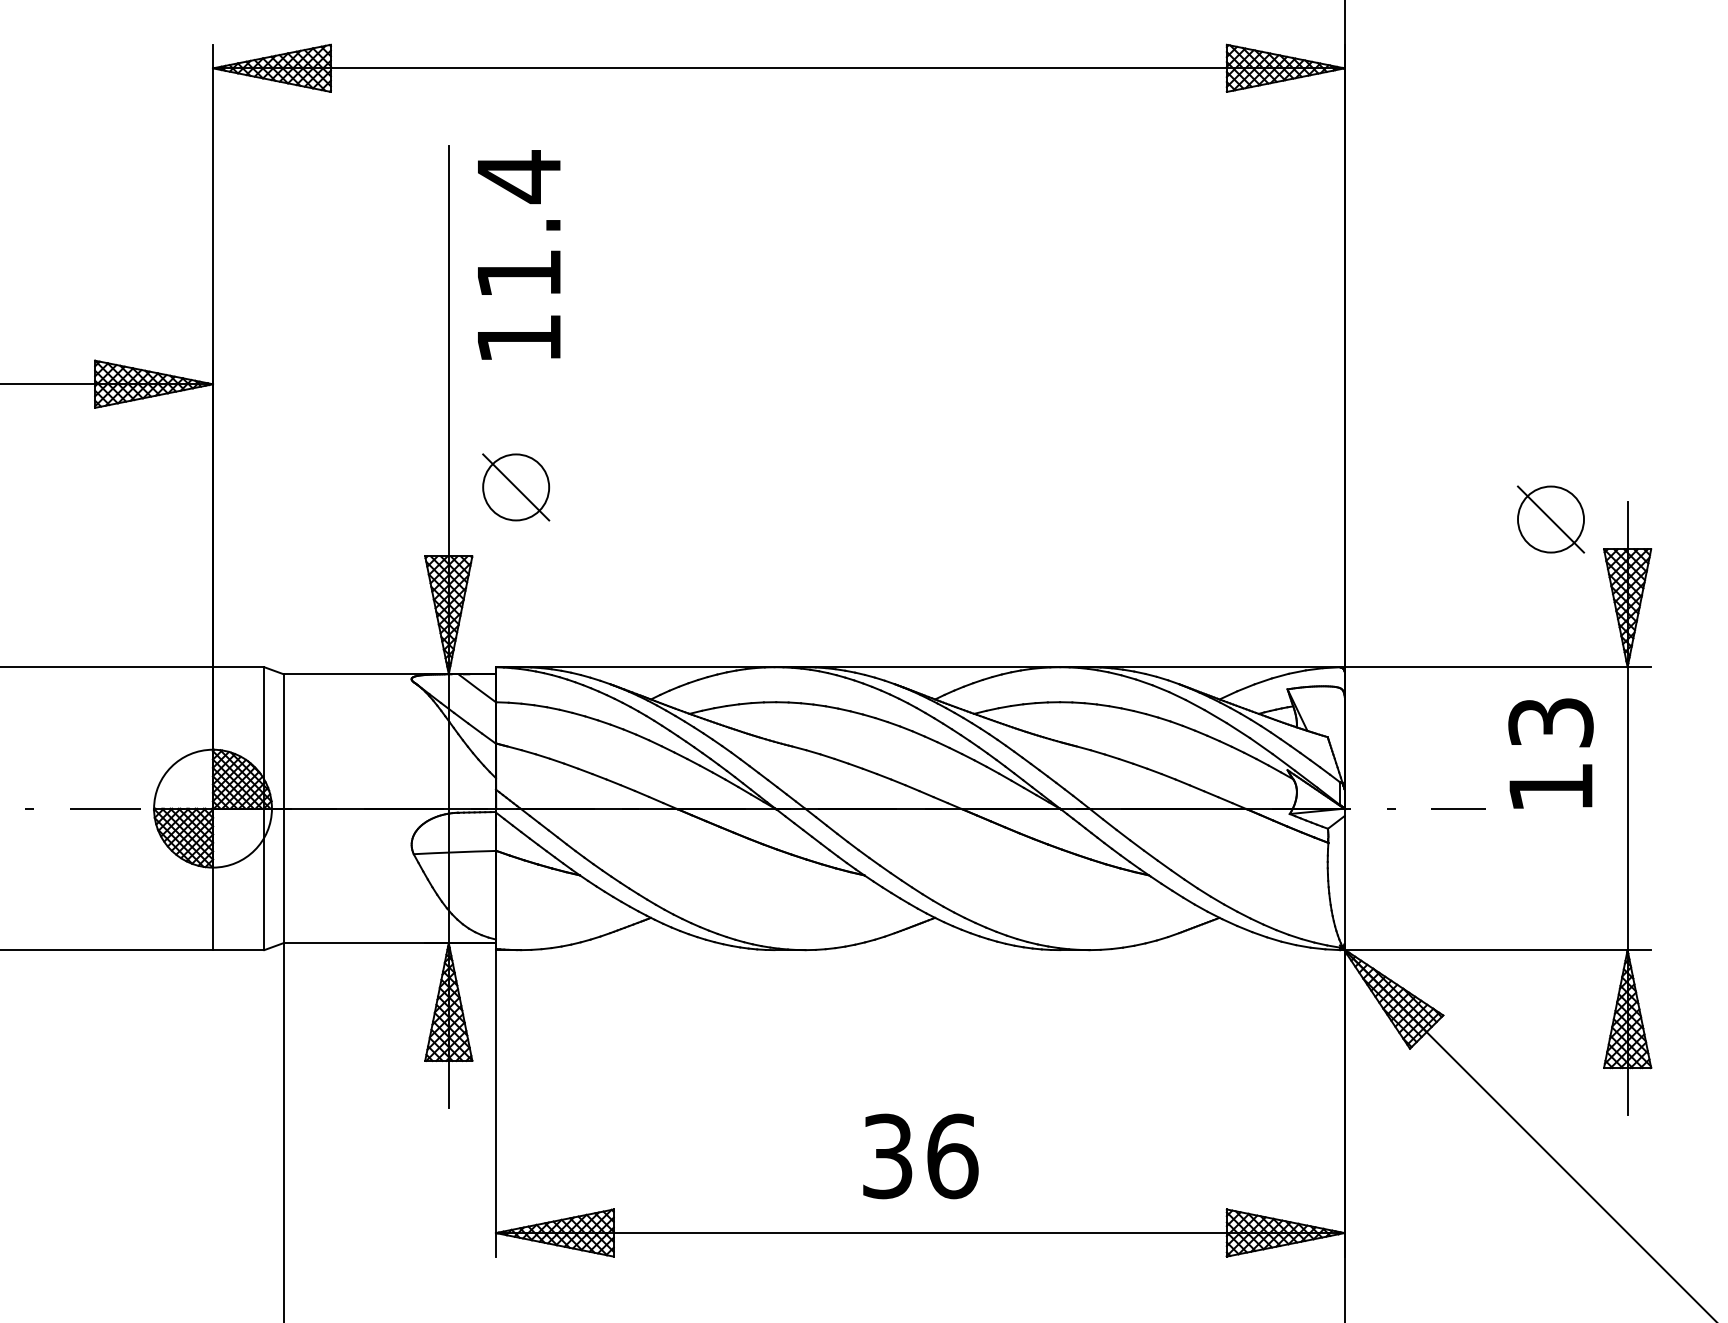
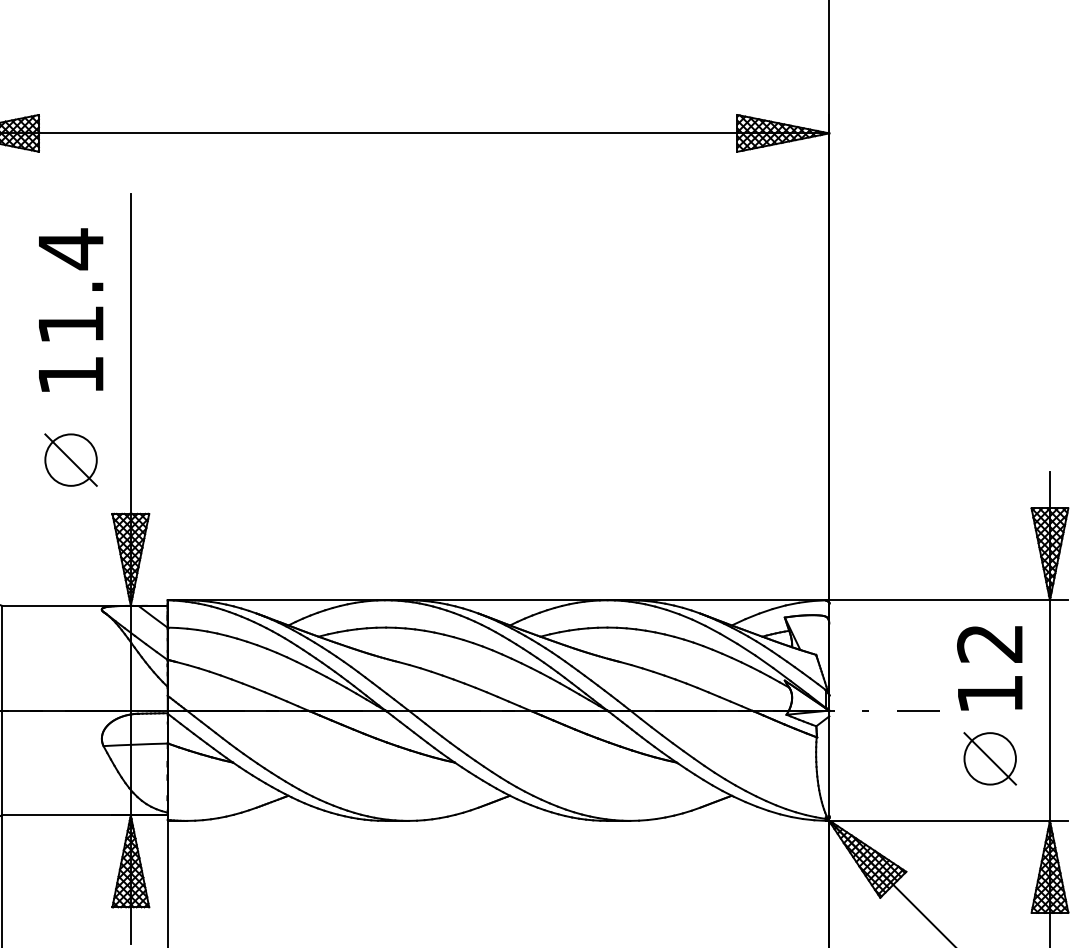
text: (519, 254) -> (71, 309), moved
part: (516, 487) -> (71, 460), moved
part: (1550, 519) -> (989, 758), moved
text: (1550, 722) -> (989, 643), 13 -> 12

